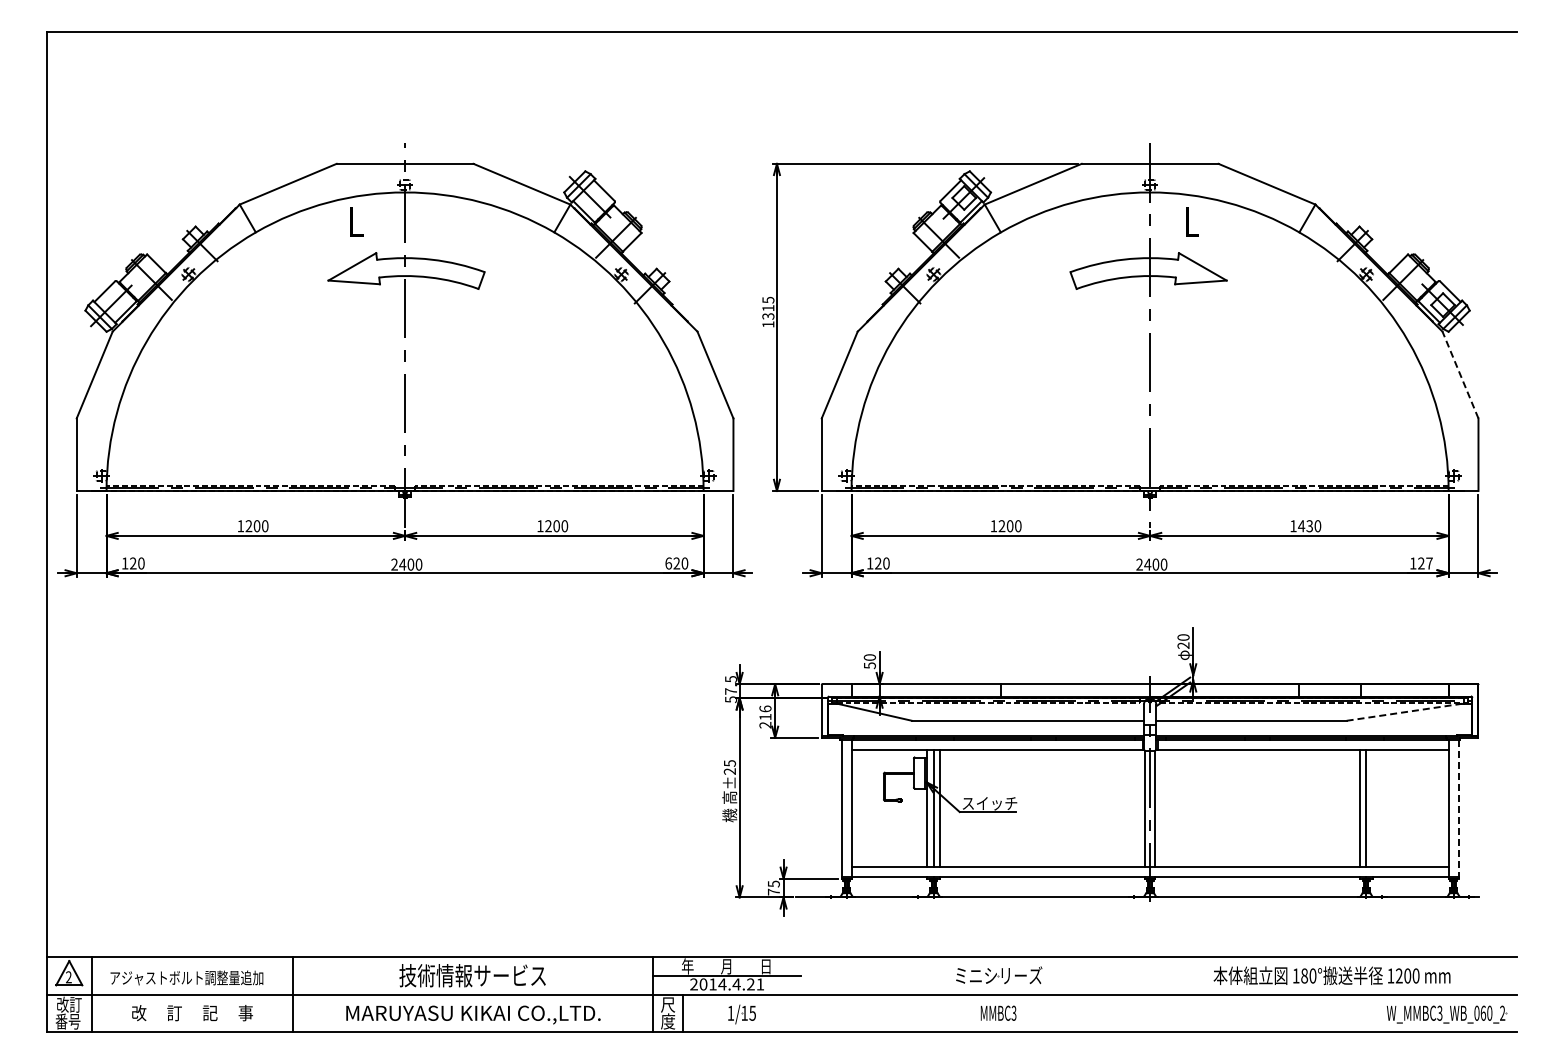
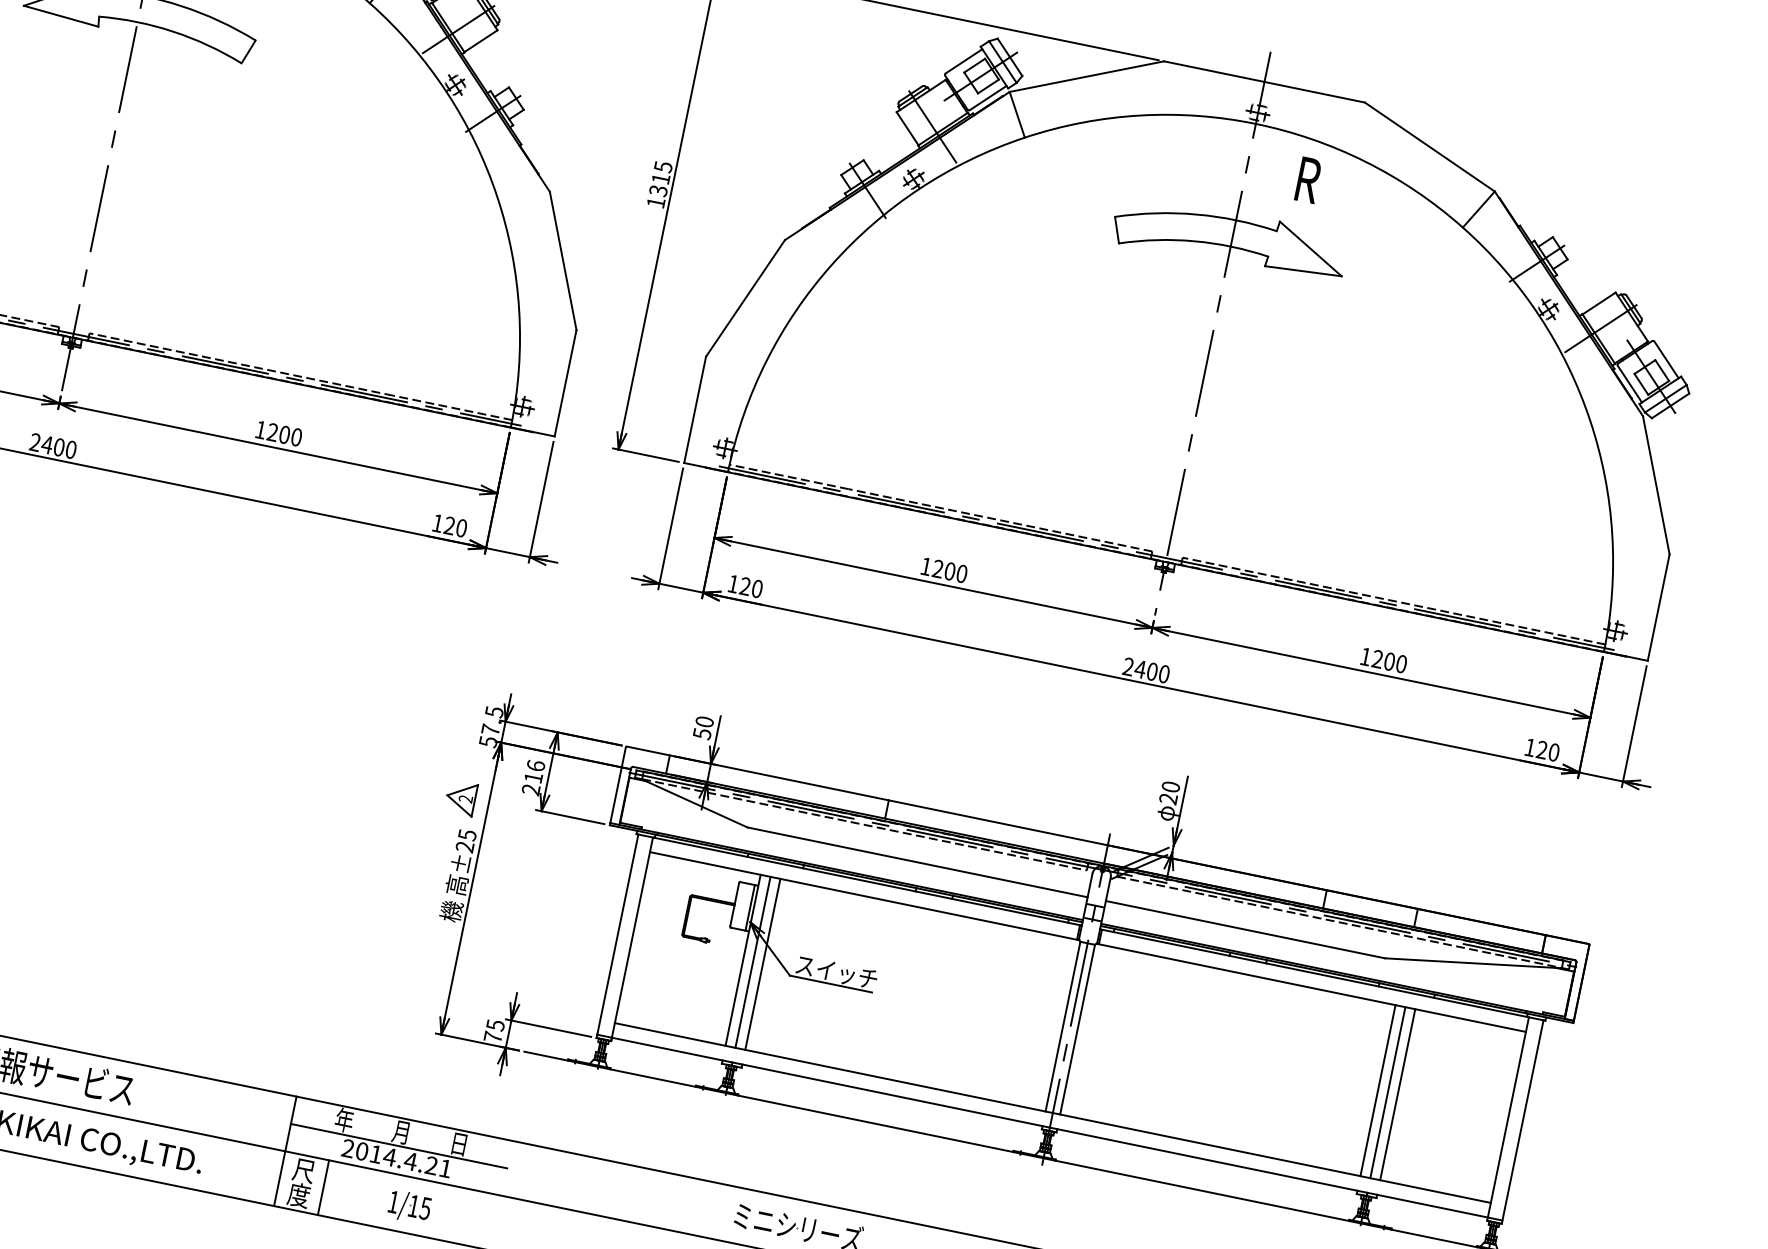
text: (1192, 222) -> (1309, 180), L -> R
line: (1460, 374) -> (1656, 484), dashed -> solid
text: (1305, 526) -> (1383, 660), 1430 -> 1200
text: (668, 563) -> (437, 523), 620 -> 120
text: (1429, 563) -> (1554, 752), 127 -> 120
line: (1405, 712) -> (1473, 963), dashed -> solid
part: (720, 739) -> (460, 797), added
line: (1373, 808) -> (1398, 1095), added
line: (1458, 808) -> (1522, 1120), dashed -> solid

